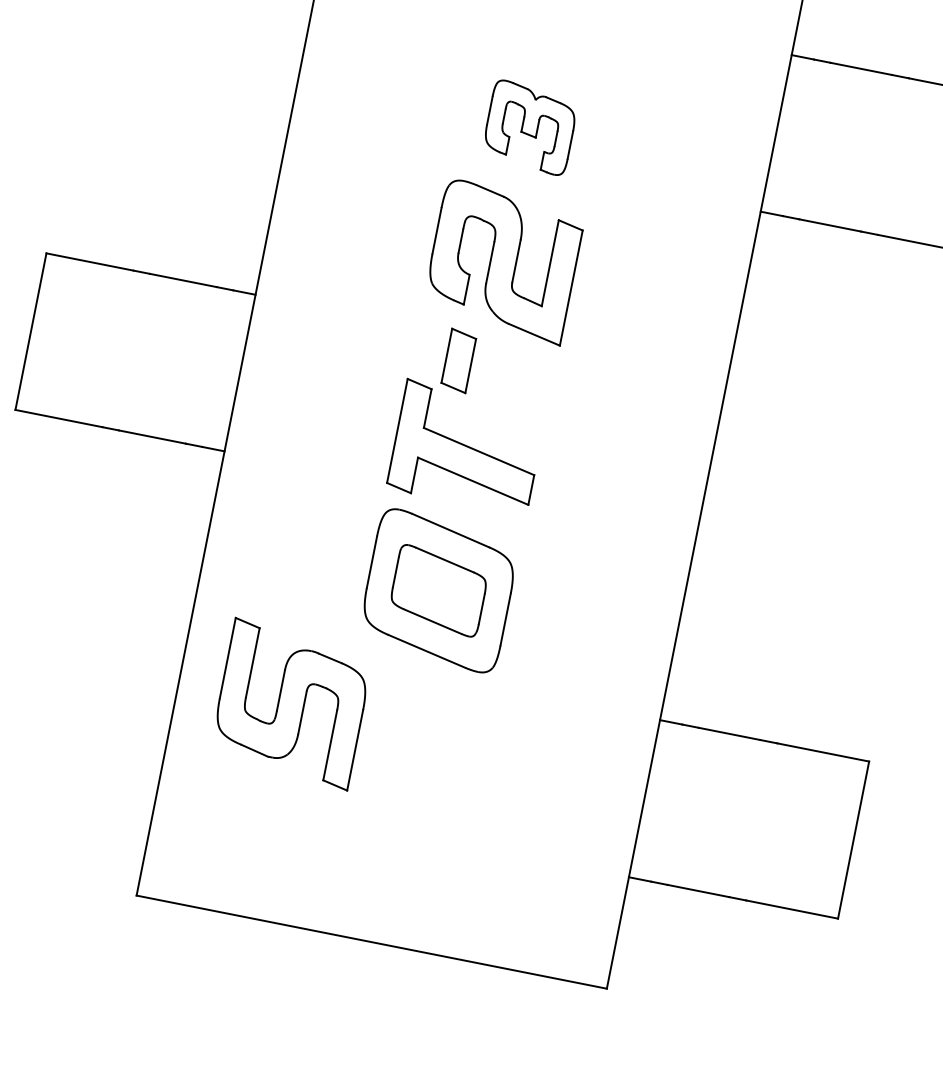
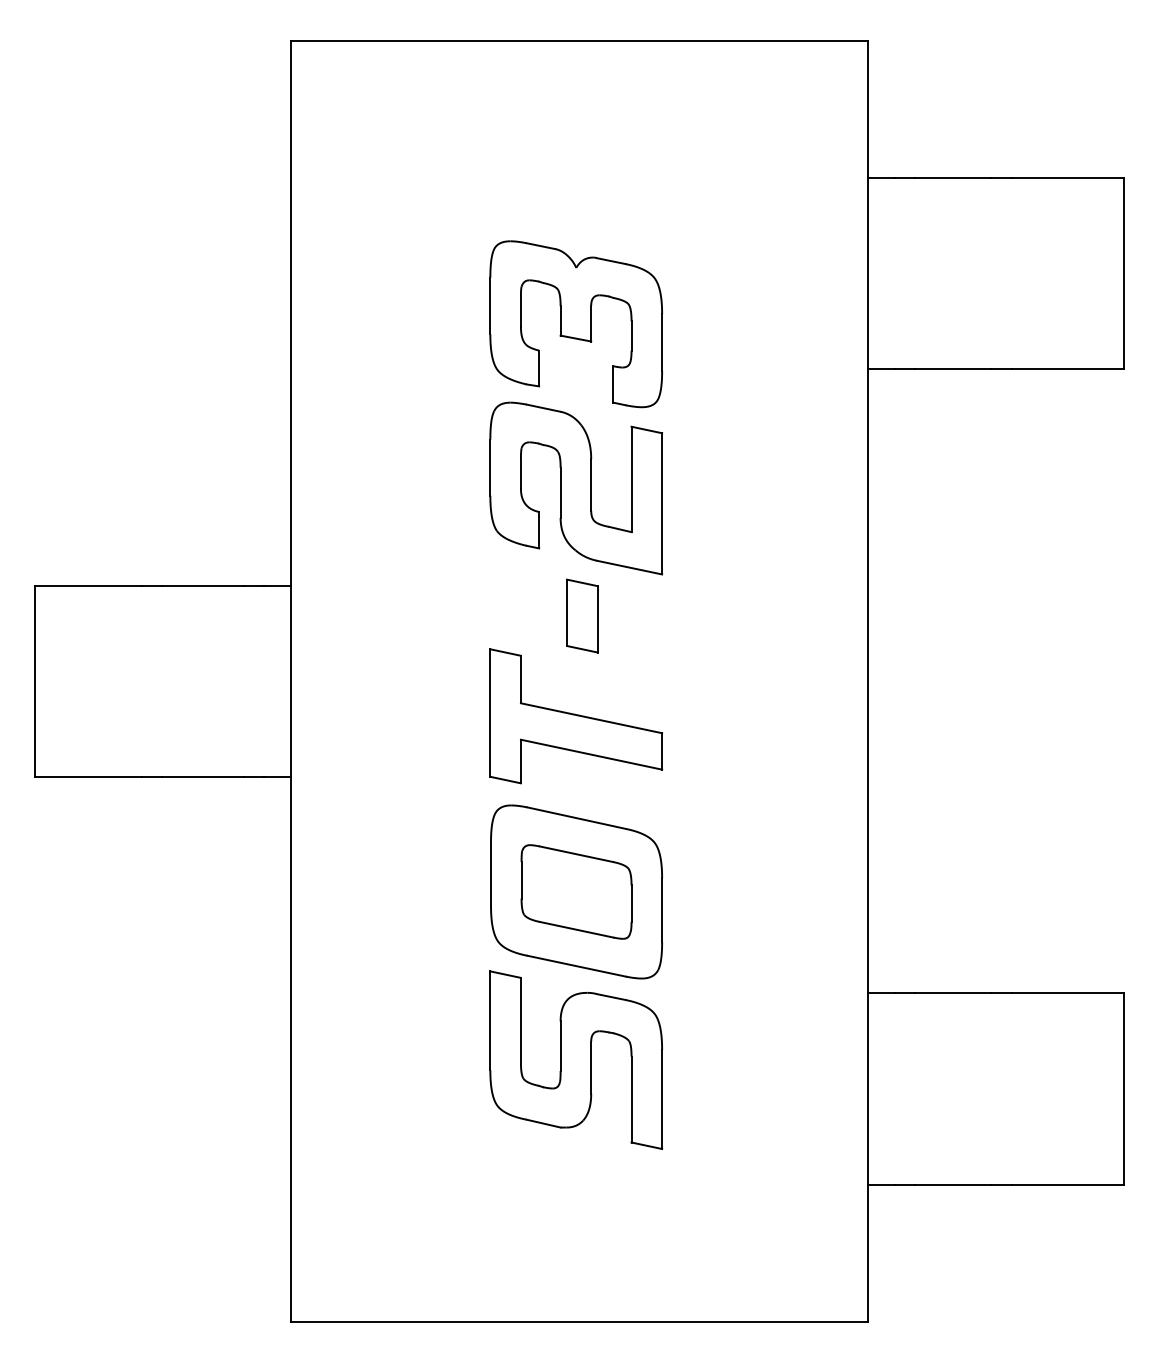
part: (529, 127) -> (575, 324), size x1.67
part: (458, 360) -> (582, 615), moved
part: (291, 703) -> (576, 1059), moved

